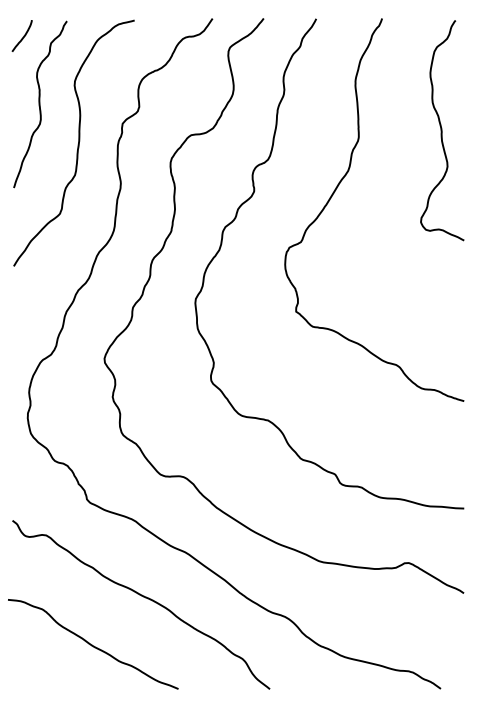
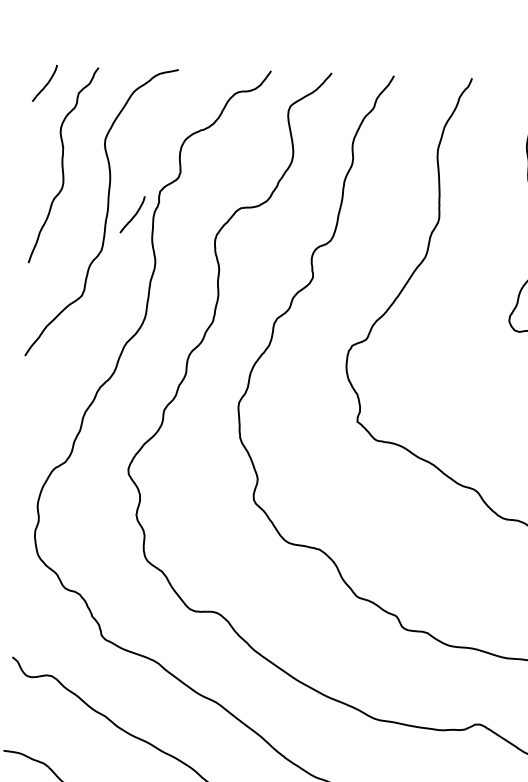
curve: (101, 143) -> (134, 214), added

